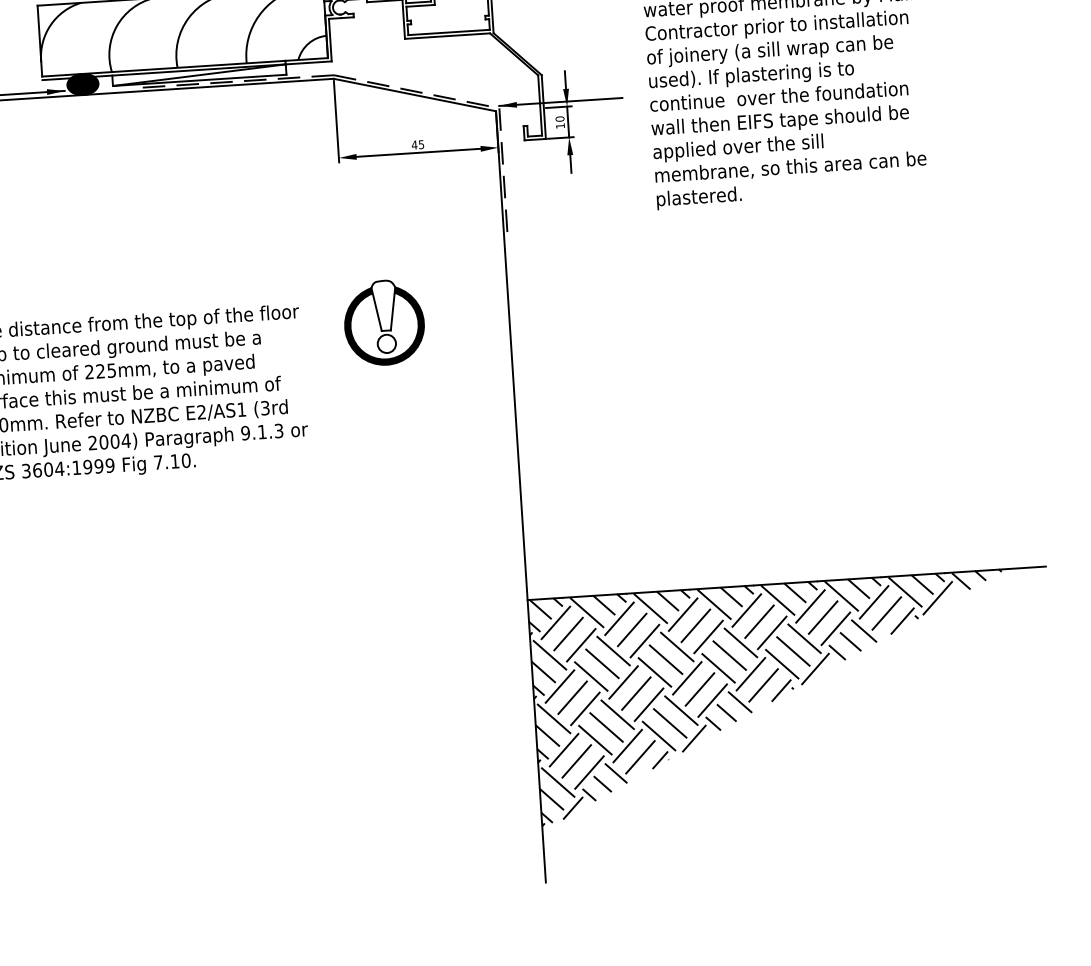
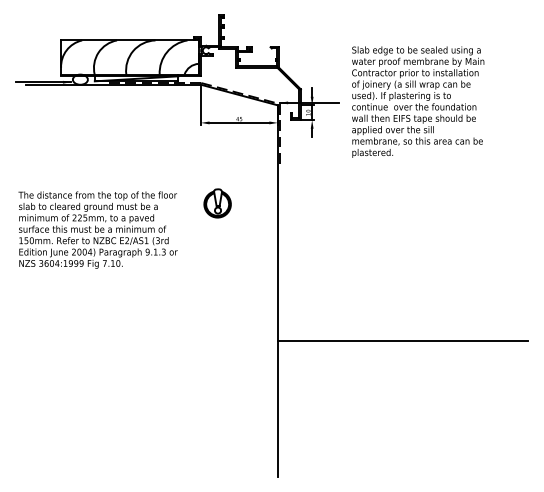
fill: (81, 84) -> (79, 79), removed
part: (383, 322) -> (217, 203), size x0.7
hatch: (770, 697) -> (391, 395), removed

